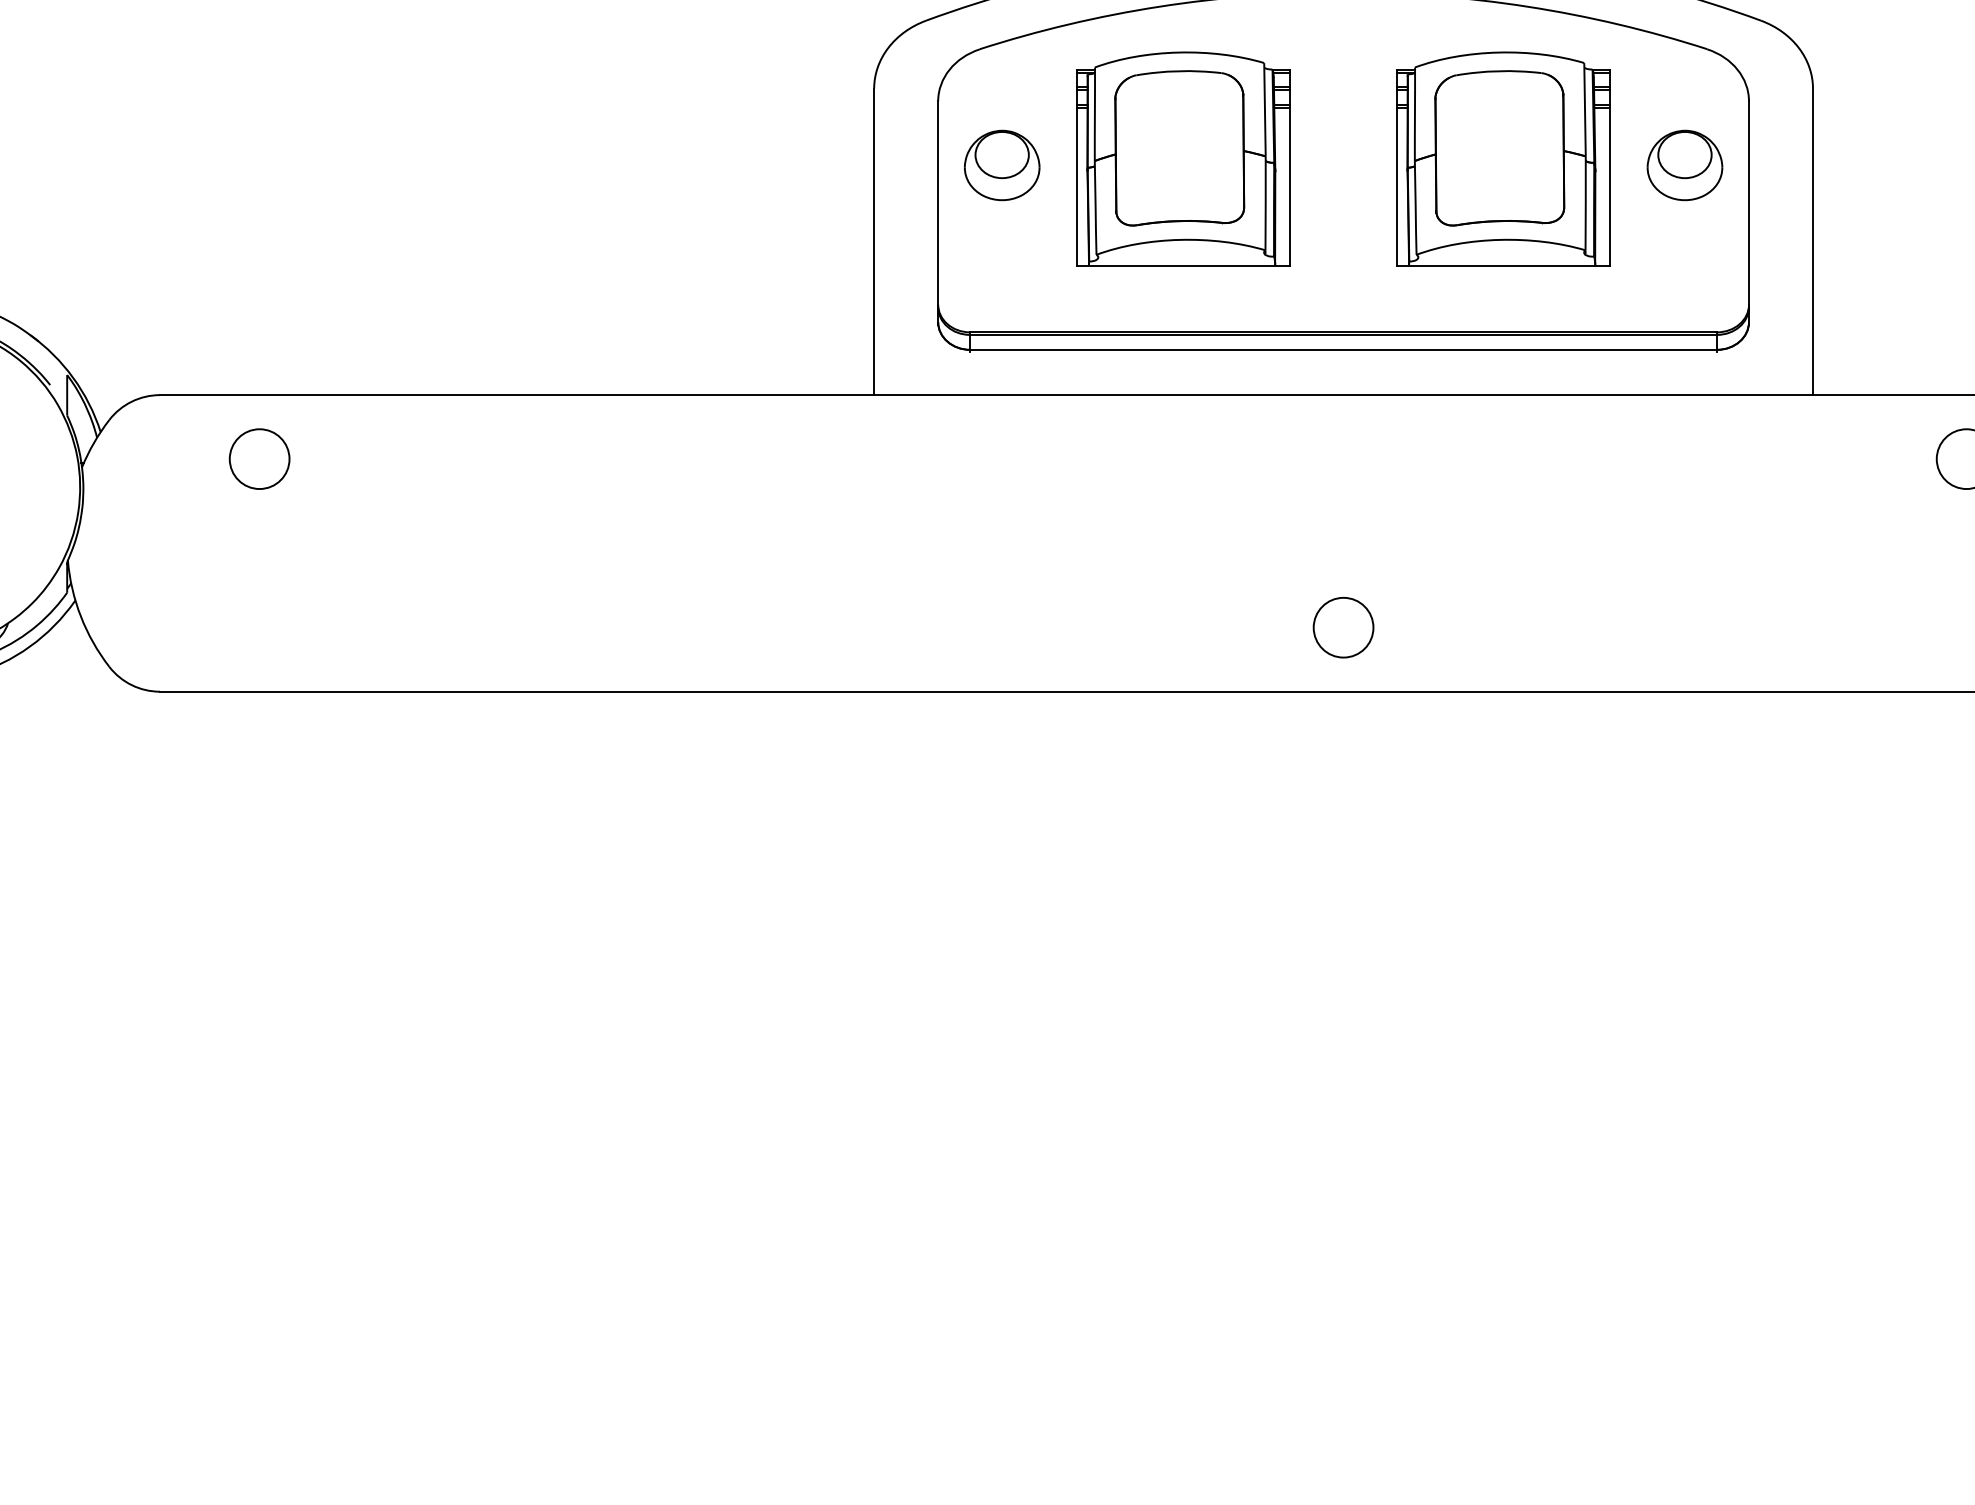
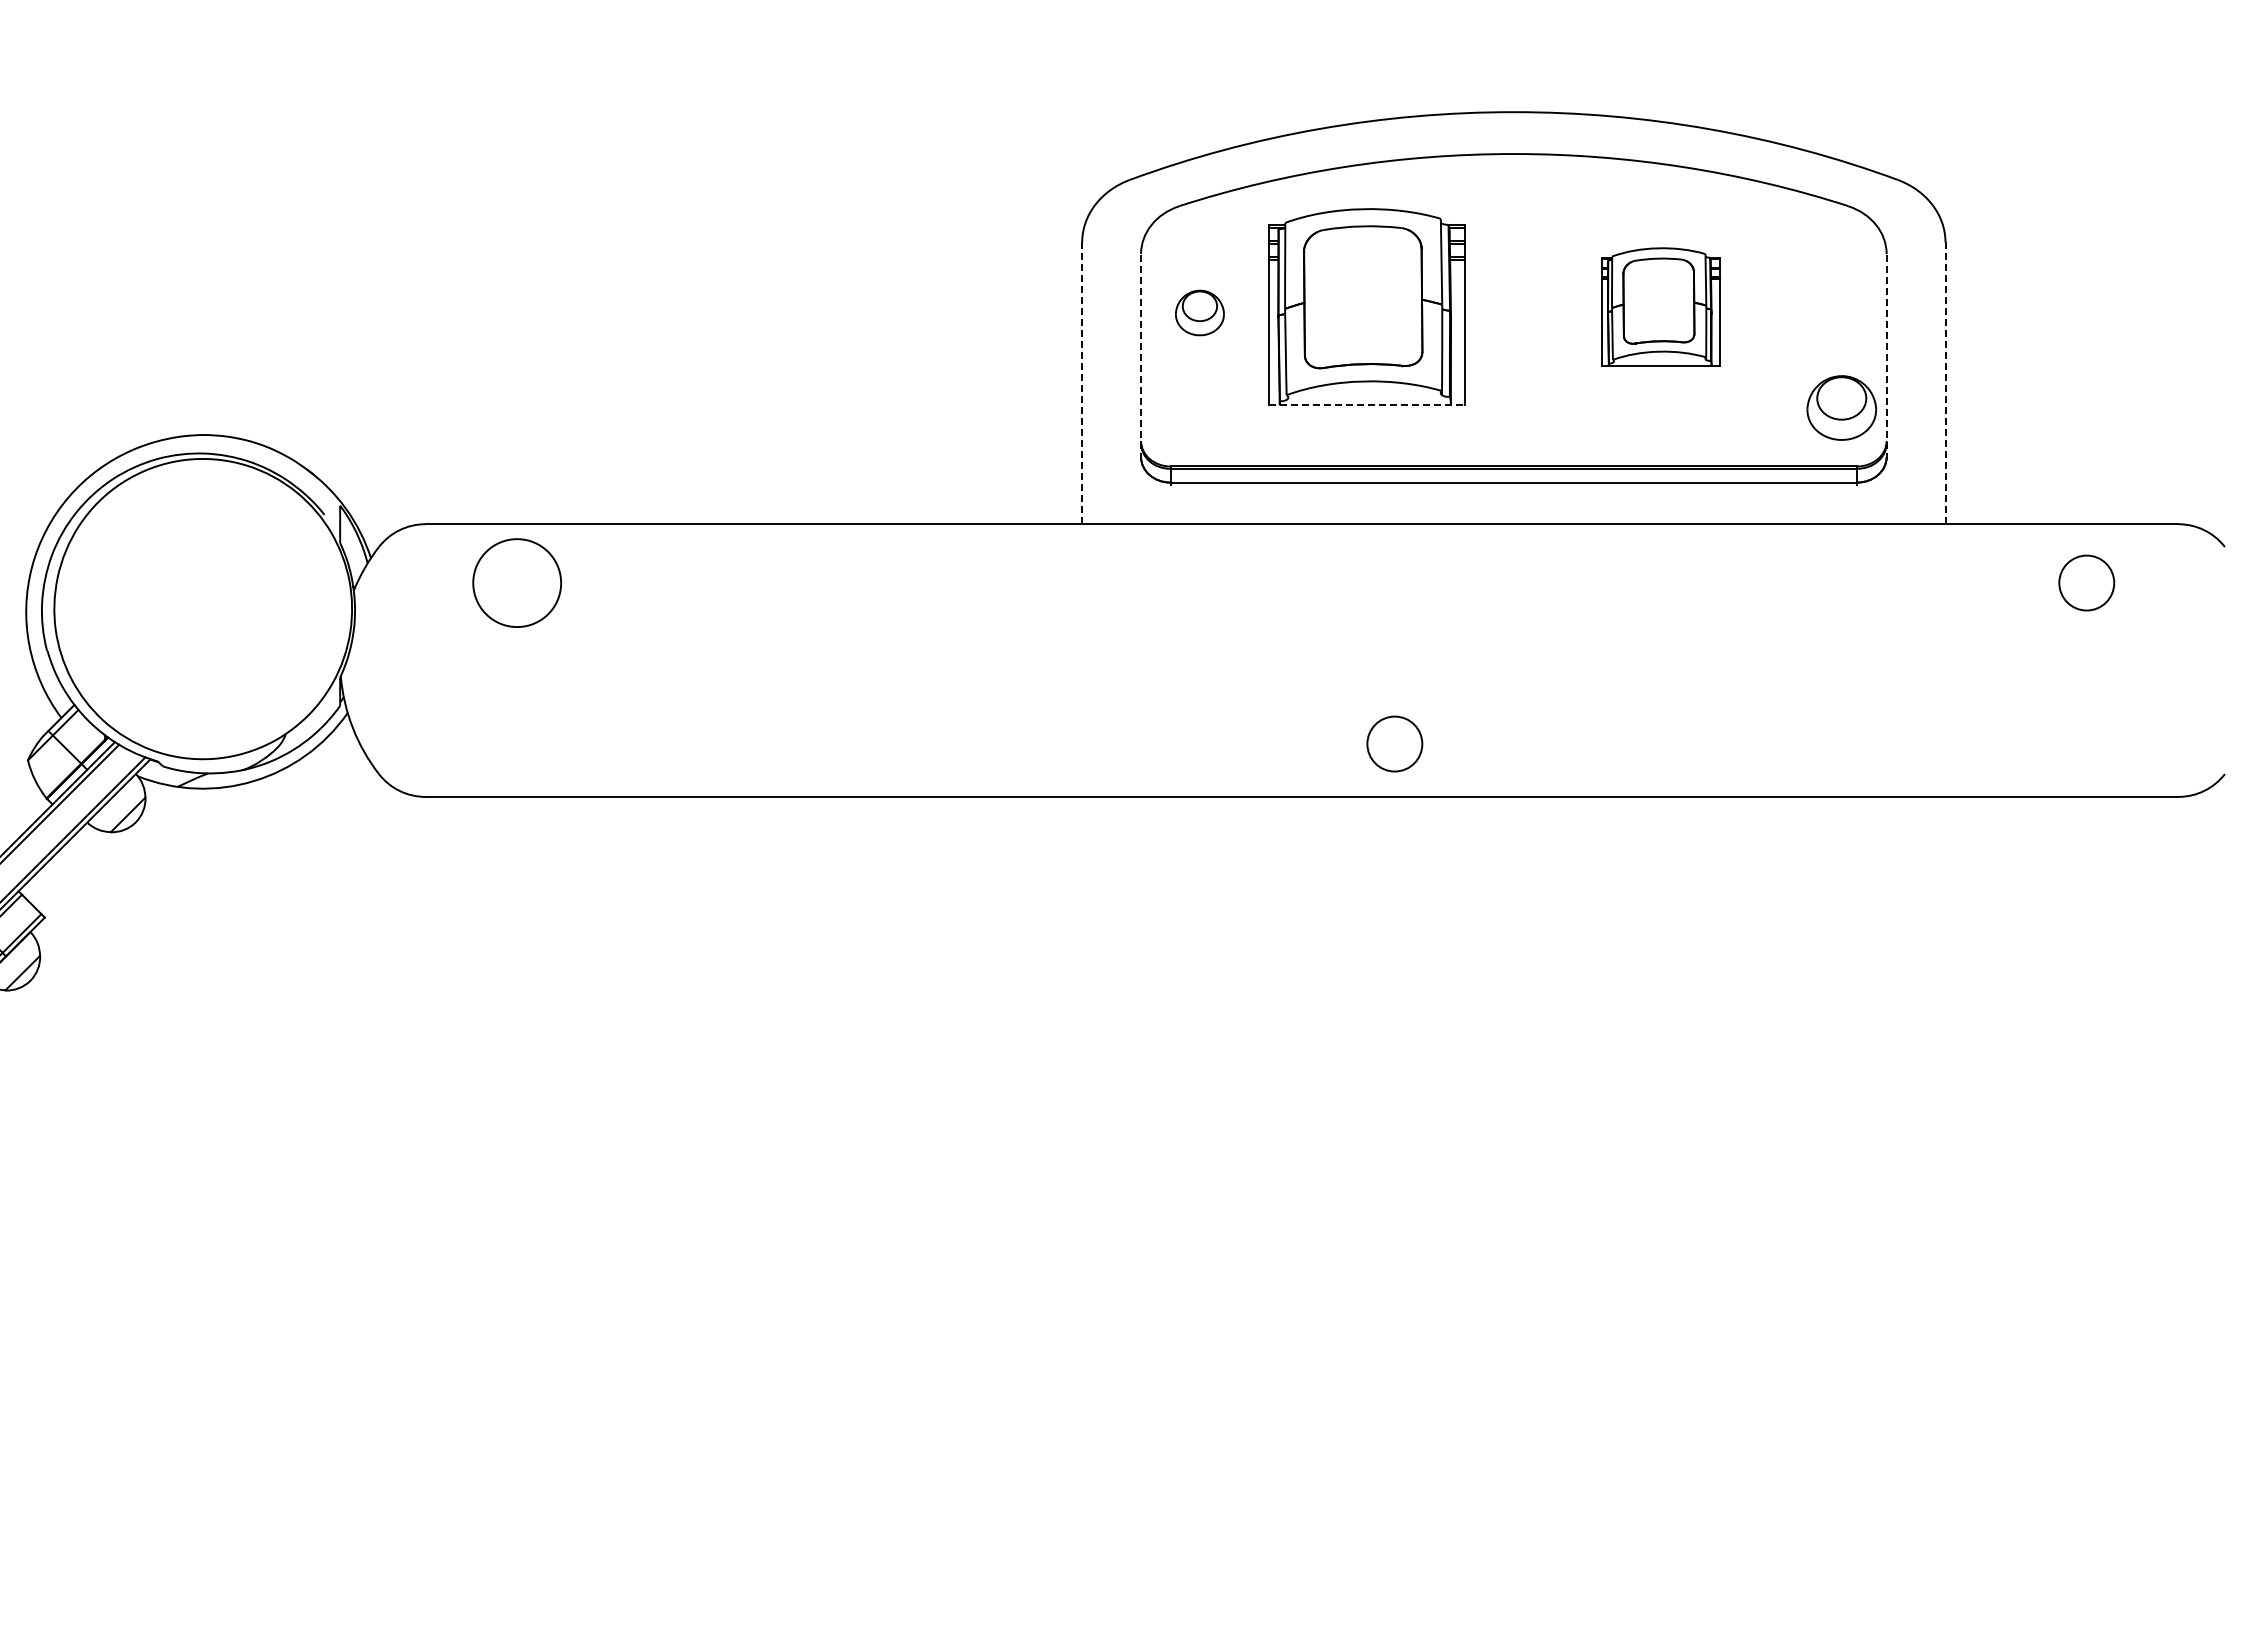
part: (1503, 158) -> (1660, 306), size x0.6
part: (1001, 164) -> (1199, 312), size x0.7
part: (1684, 164) -> (1841, 407), moved
line: (938, 212) -> (1141, 356), solid -> dashed
line: (1748, 212) -> (1886, 356), solid -> dashed
line: (874, 242) -> (1082, 383), solid -> dashed
line: (1812, 242) -> (1945, 383), solid -> dashed
line: (1184, 266) -> (1367, 405), solid -> dashed
circle: (258, 458) -> (516, 582), size x1.6
circle: (1343, 627) -> (1394, 743), moved

